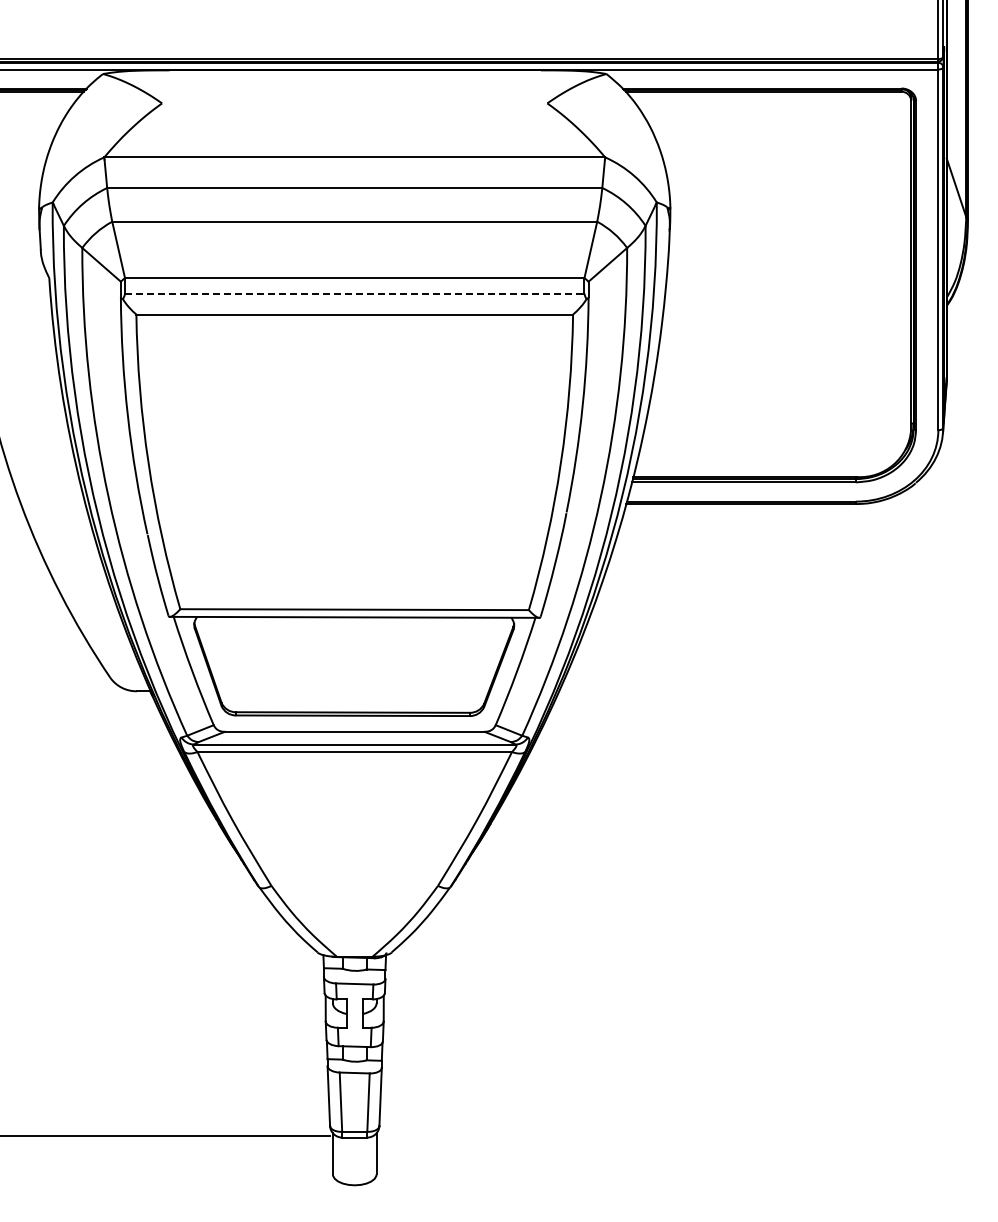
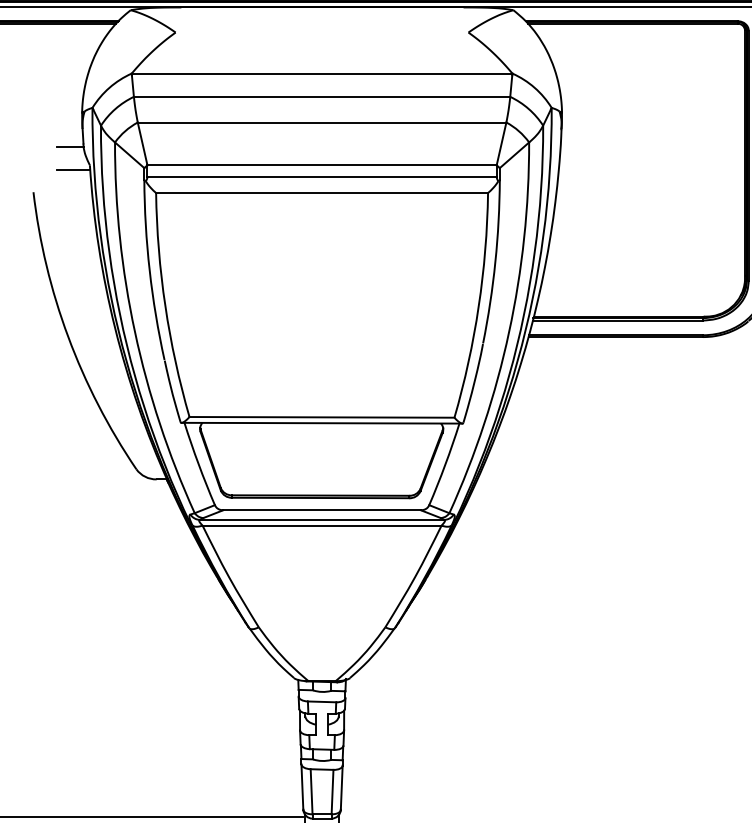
line: (23, 253) -> (70, 146), added
line: (27, 284) -> (73, 170), added
line: (354, 293) -> (321, 177), dashed -> solid

